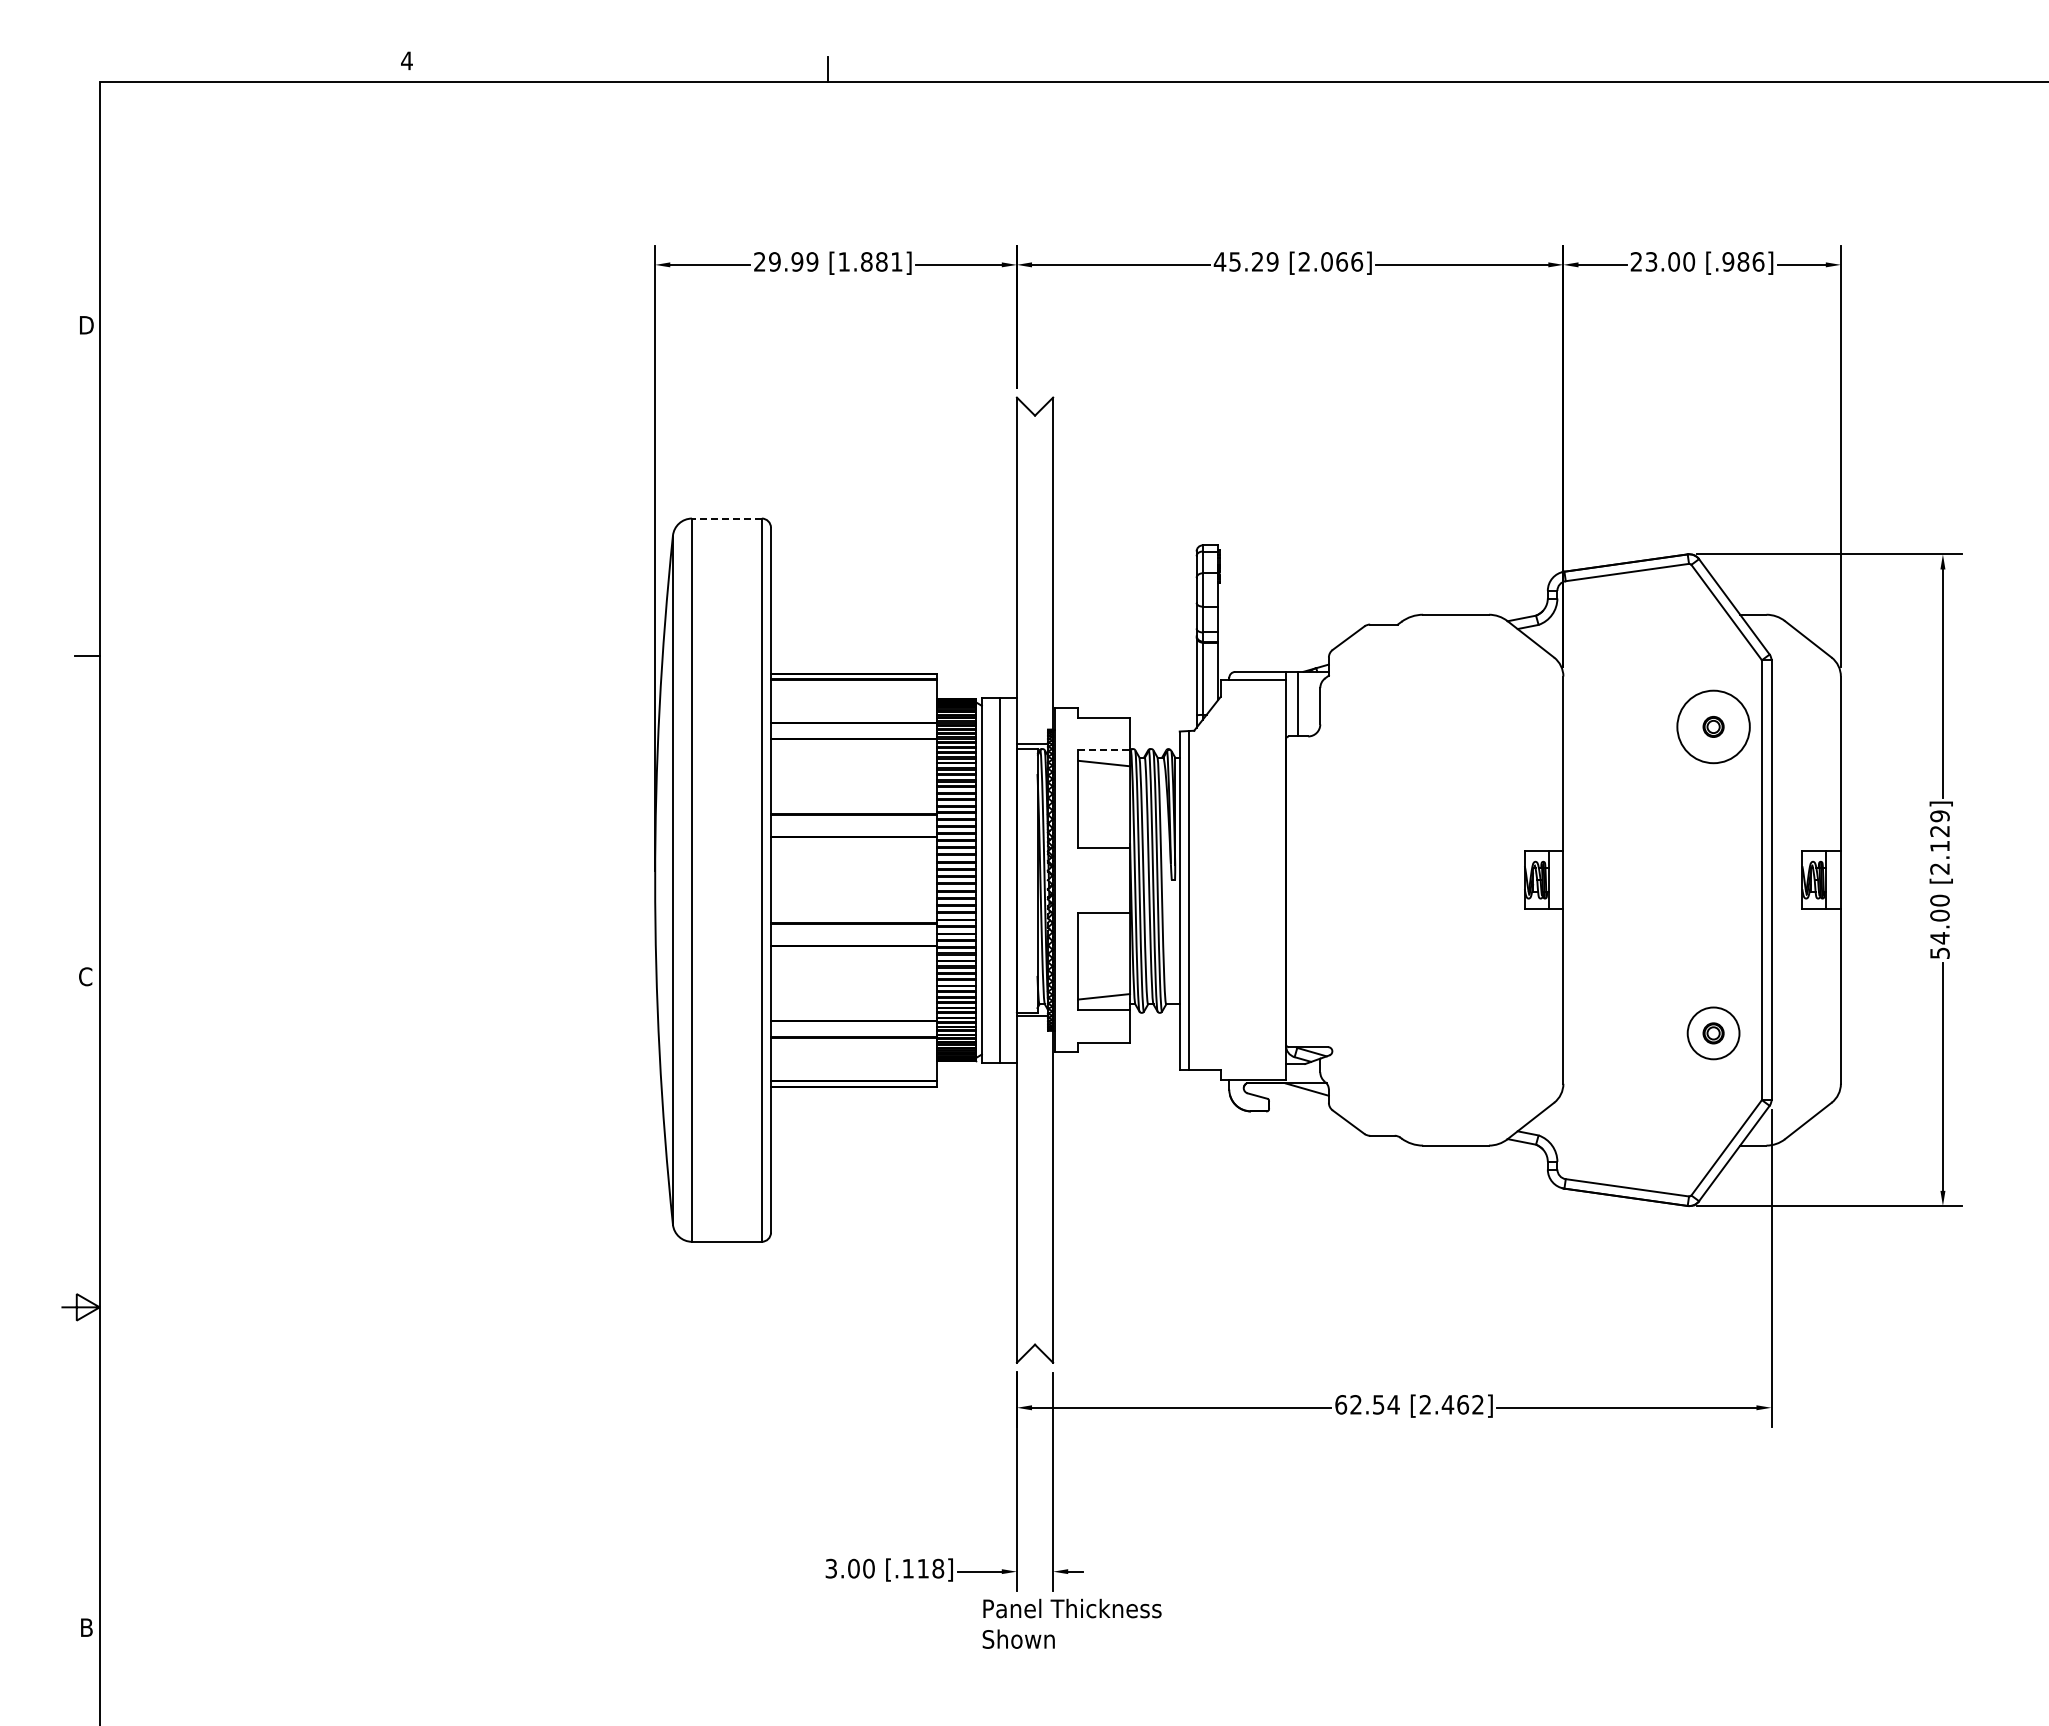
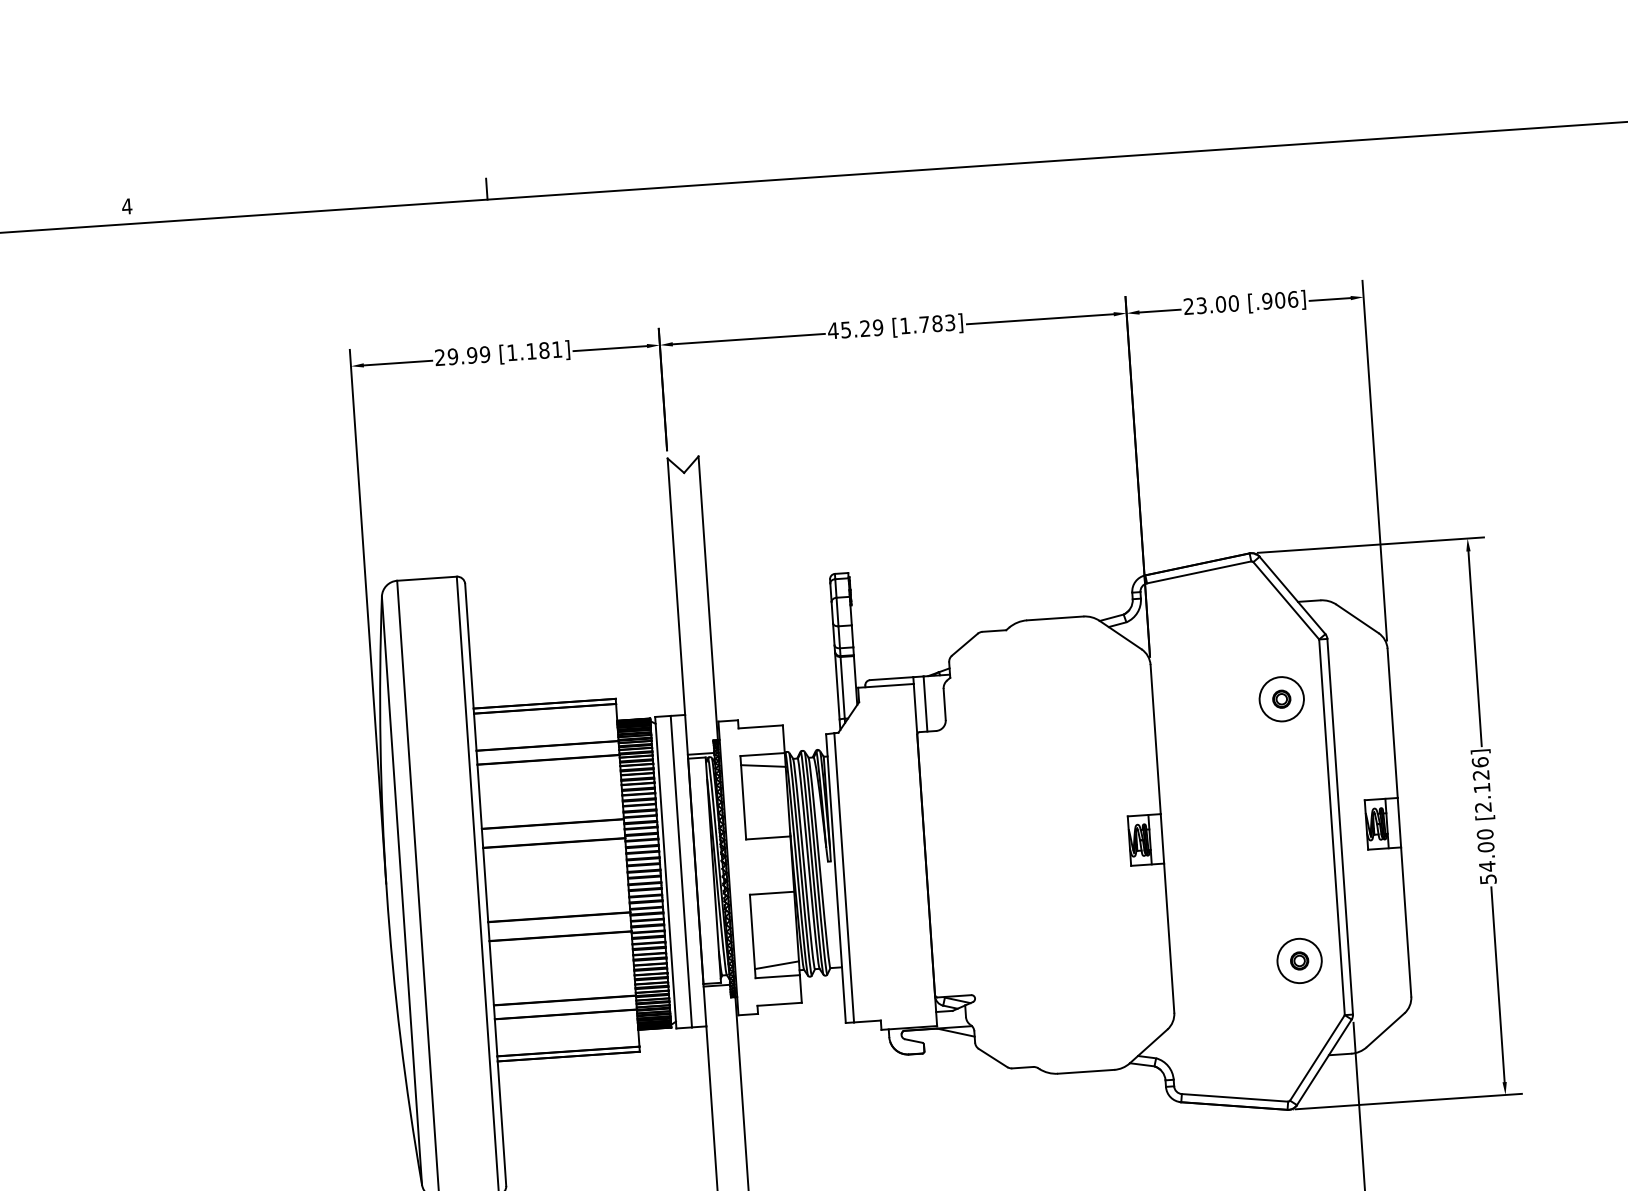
text: (866, 261) -> (531, 351), [1.881] -> [1.181]
text: (1330, 261) -> (927, 324), [2.066] -> [1.783]
text: (1743, 261) -> (1280, 300), [.986] -> [.906]
line: (726, 518) -> (426, 578), dashed -> solid
circle: (1713, 726) -> (1281, 698), size x0.71
line: (1104, 750) -> (762, 754), dashed -> solid
text: (1939, 816) -> (1479, 762), [2.129] -> [2.126]

